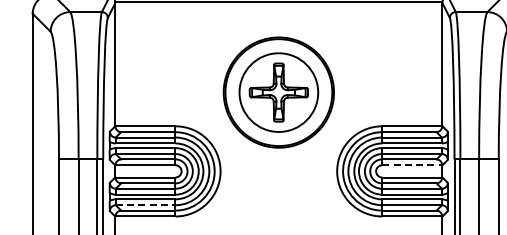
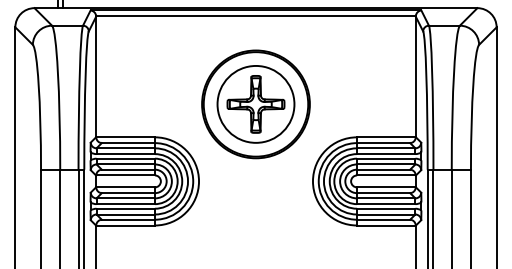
line: (412, 165) -> (386, 175), dashed -> solid
line: (146, 205) -> (126, 214), dashed -> solid

